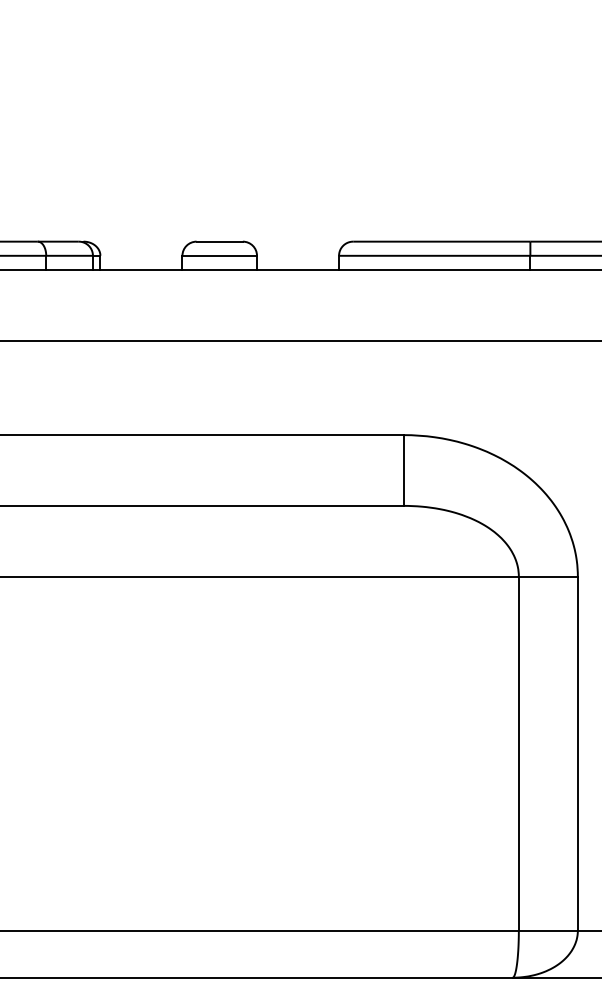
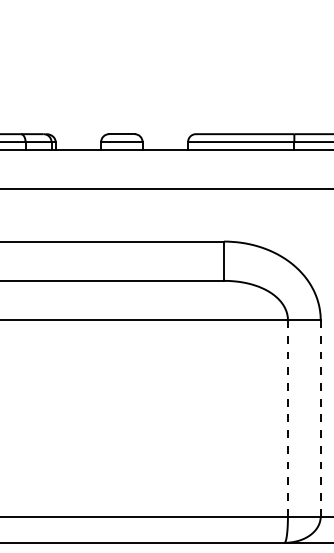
line: (518, 751) -> (287, 417), solid -> dashed
line: (577, 753) -> (320, 418), solid -> dashed

